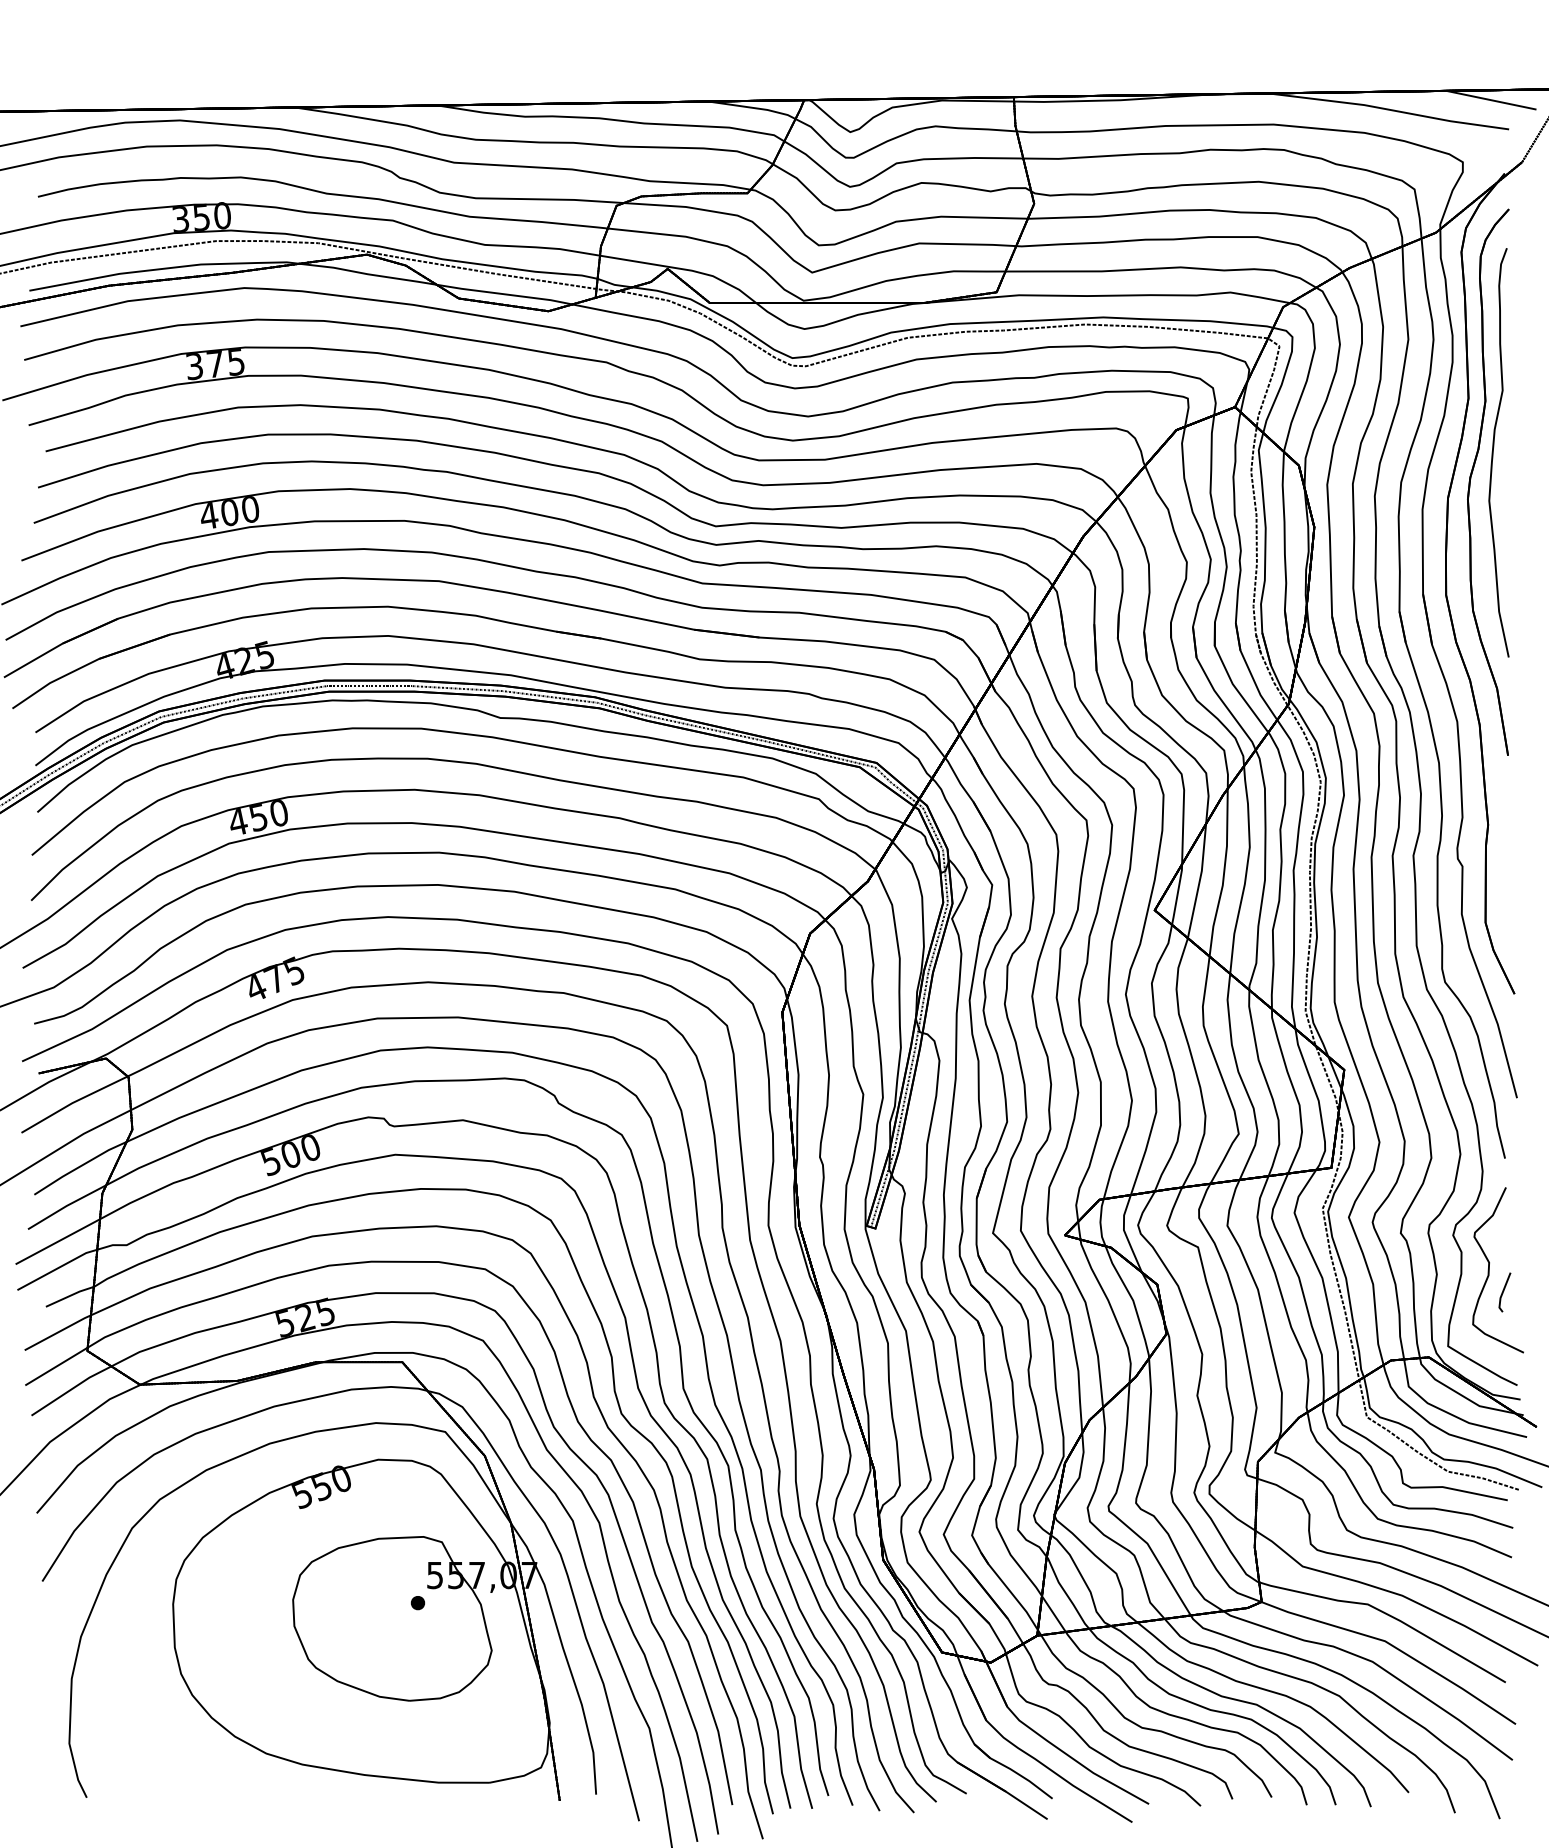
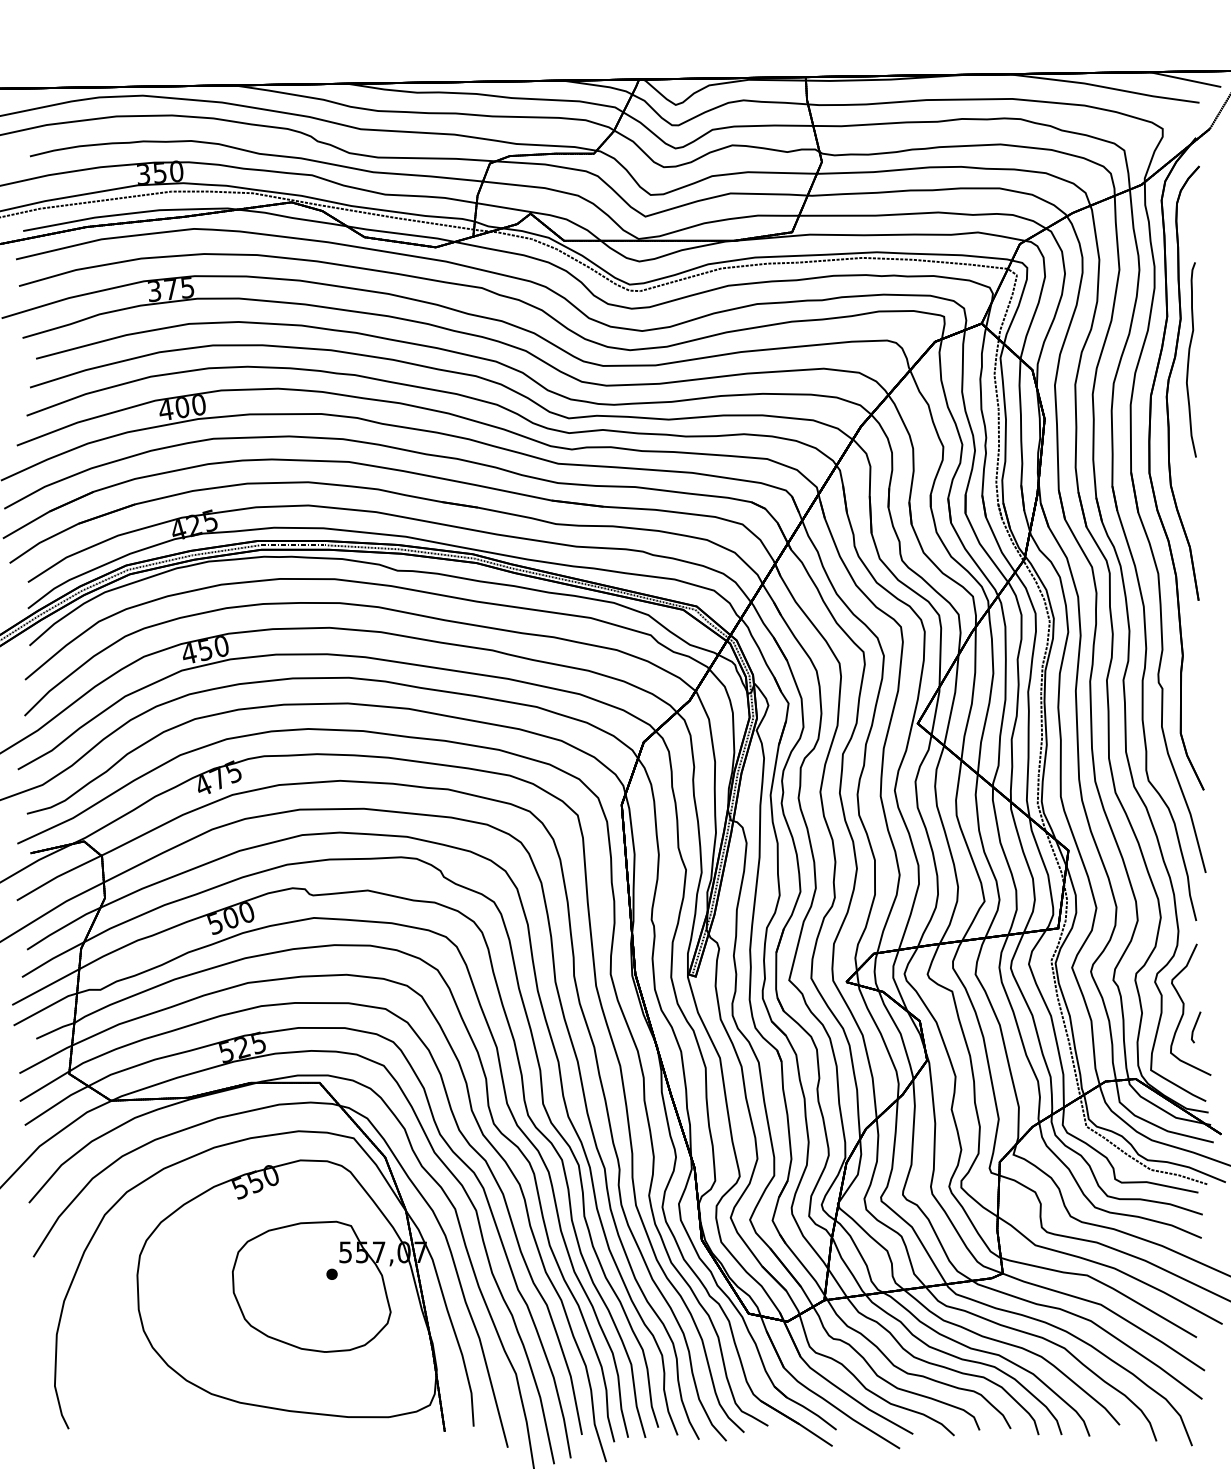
part: (1498, 452) -> (1191, 359), size x0.6

